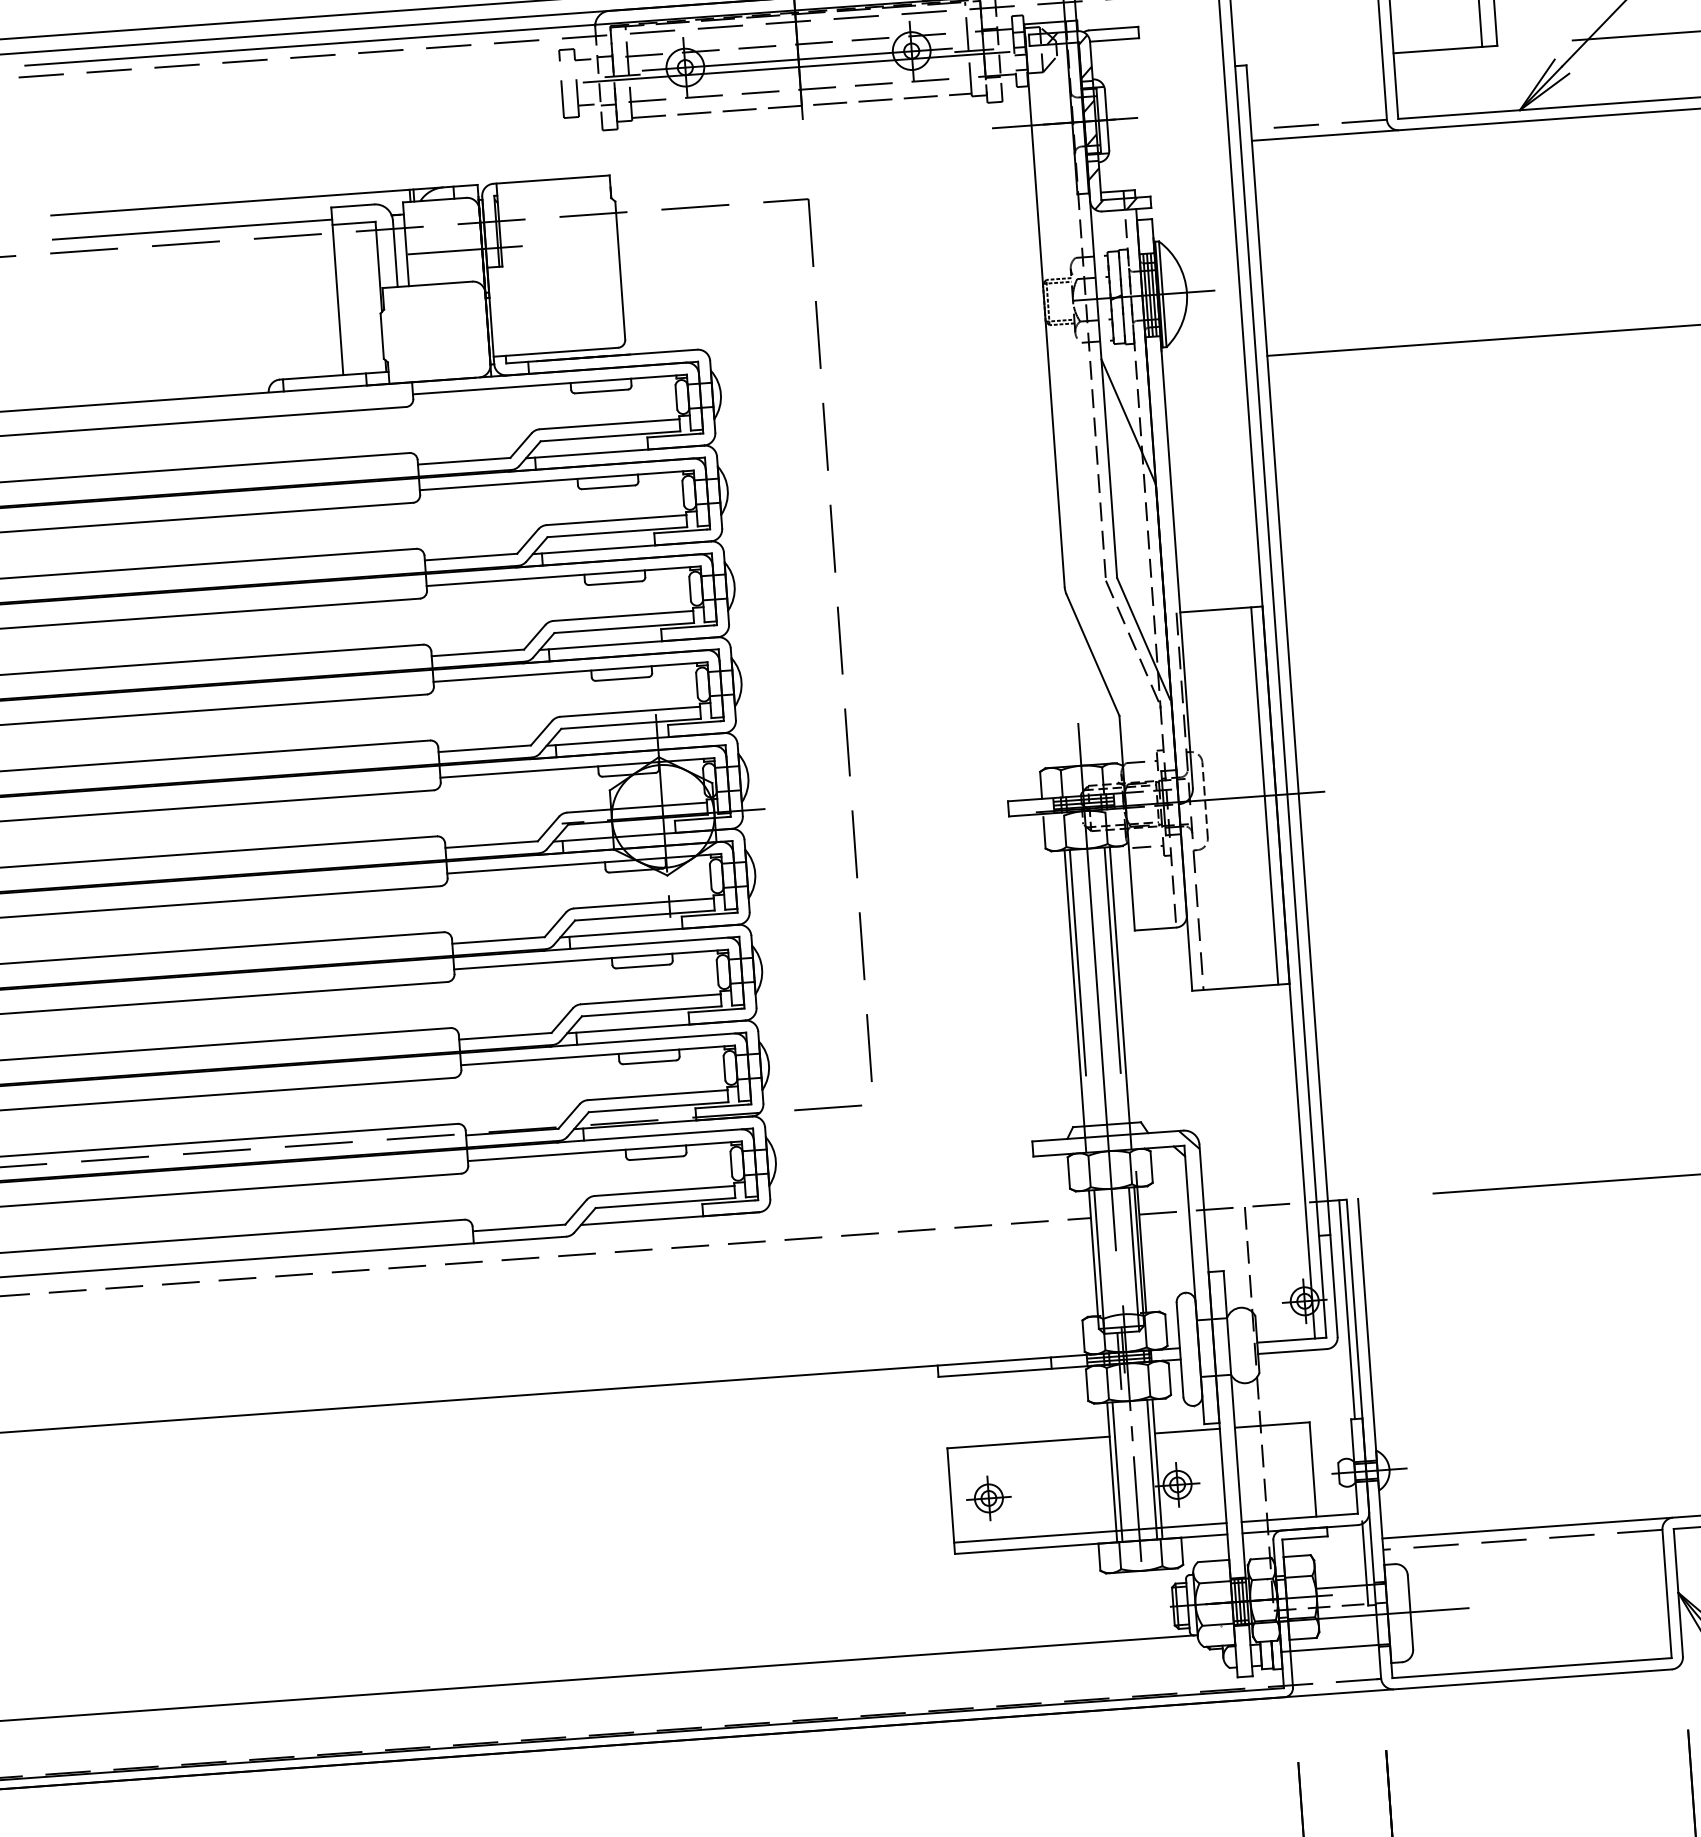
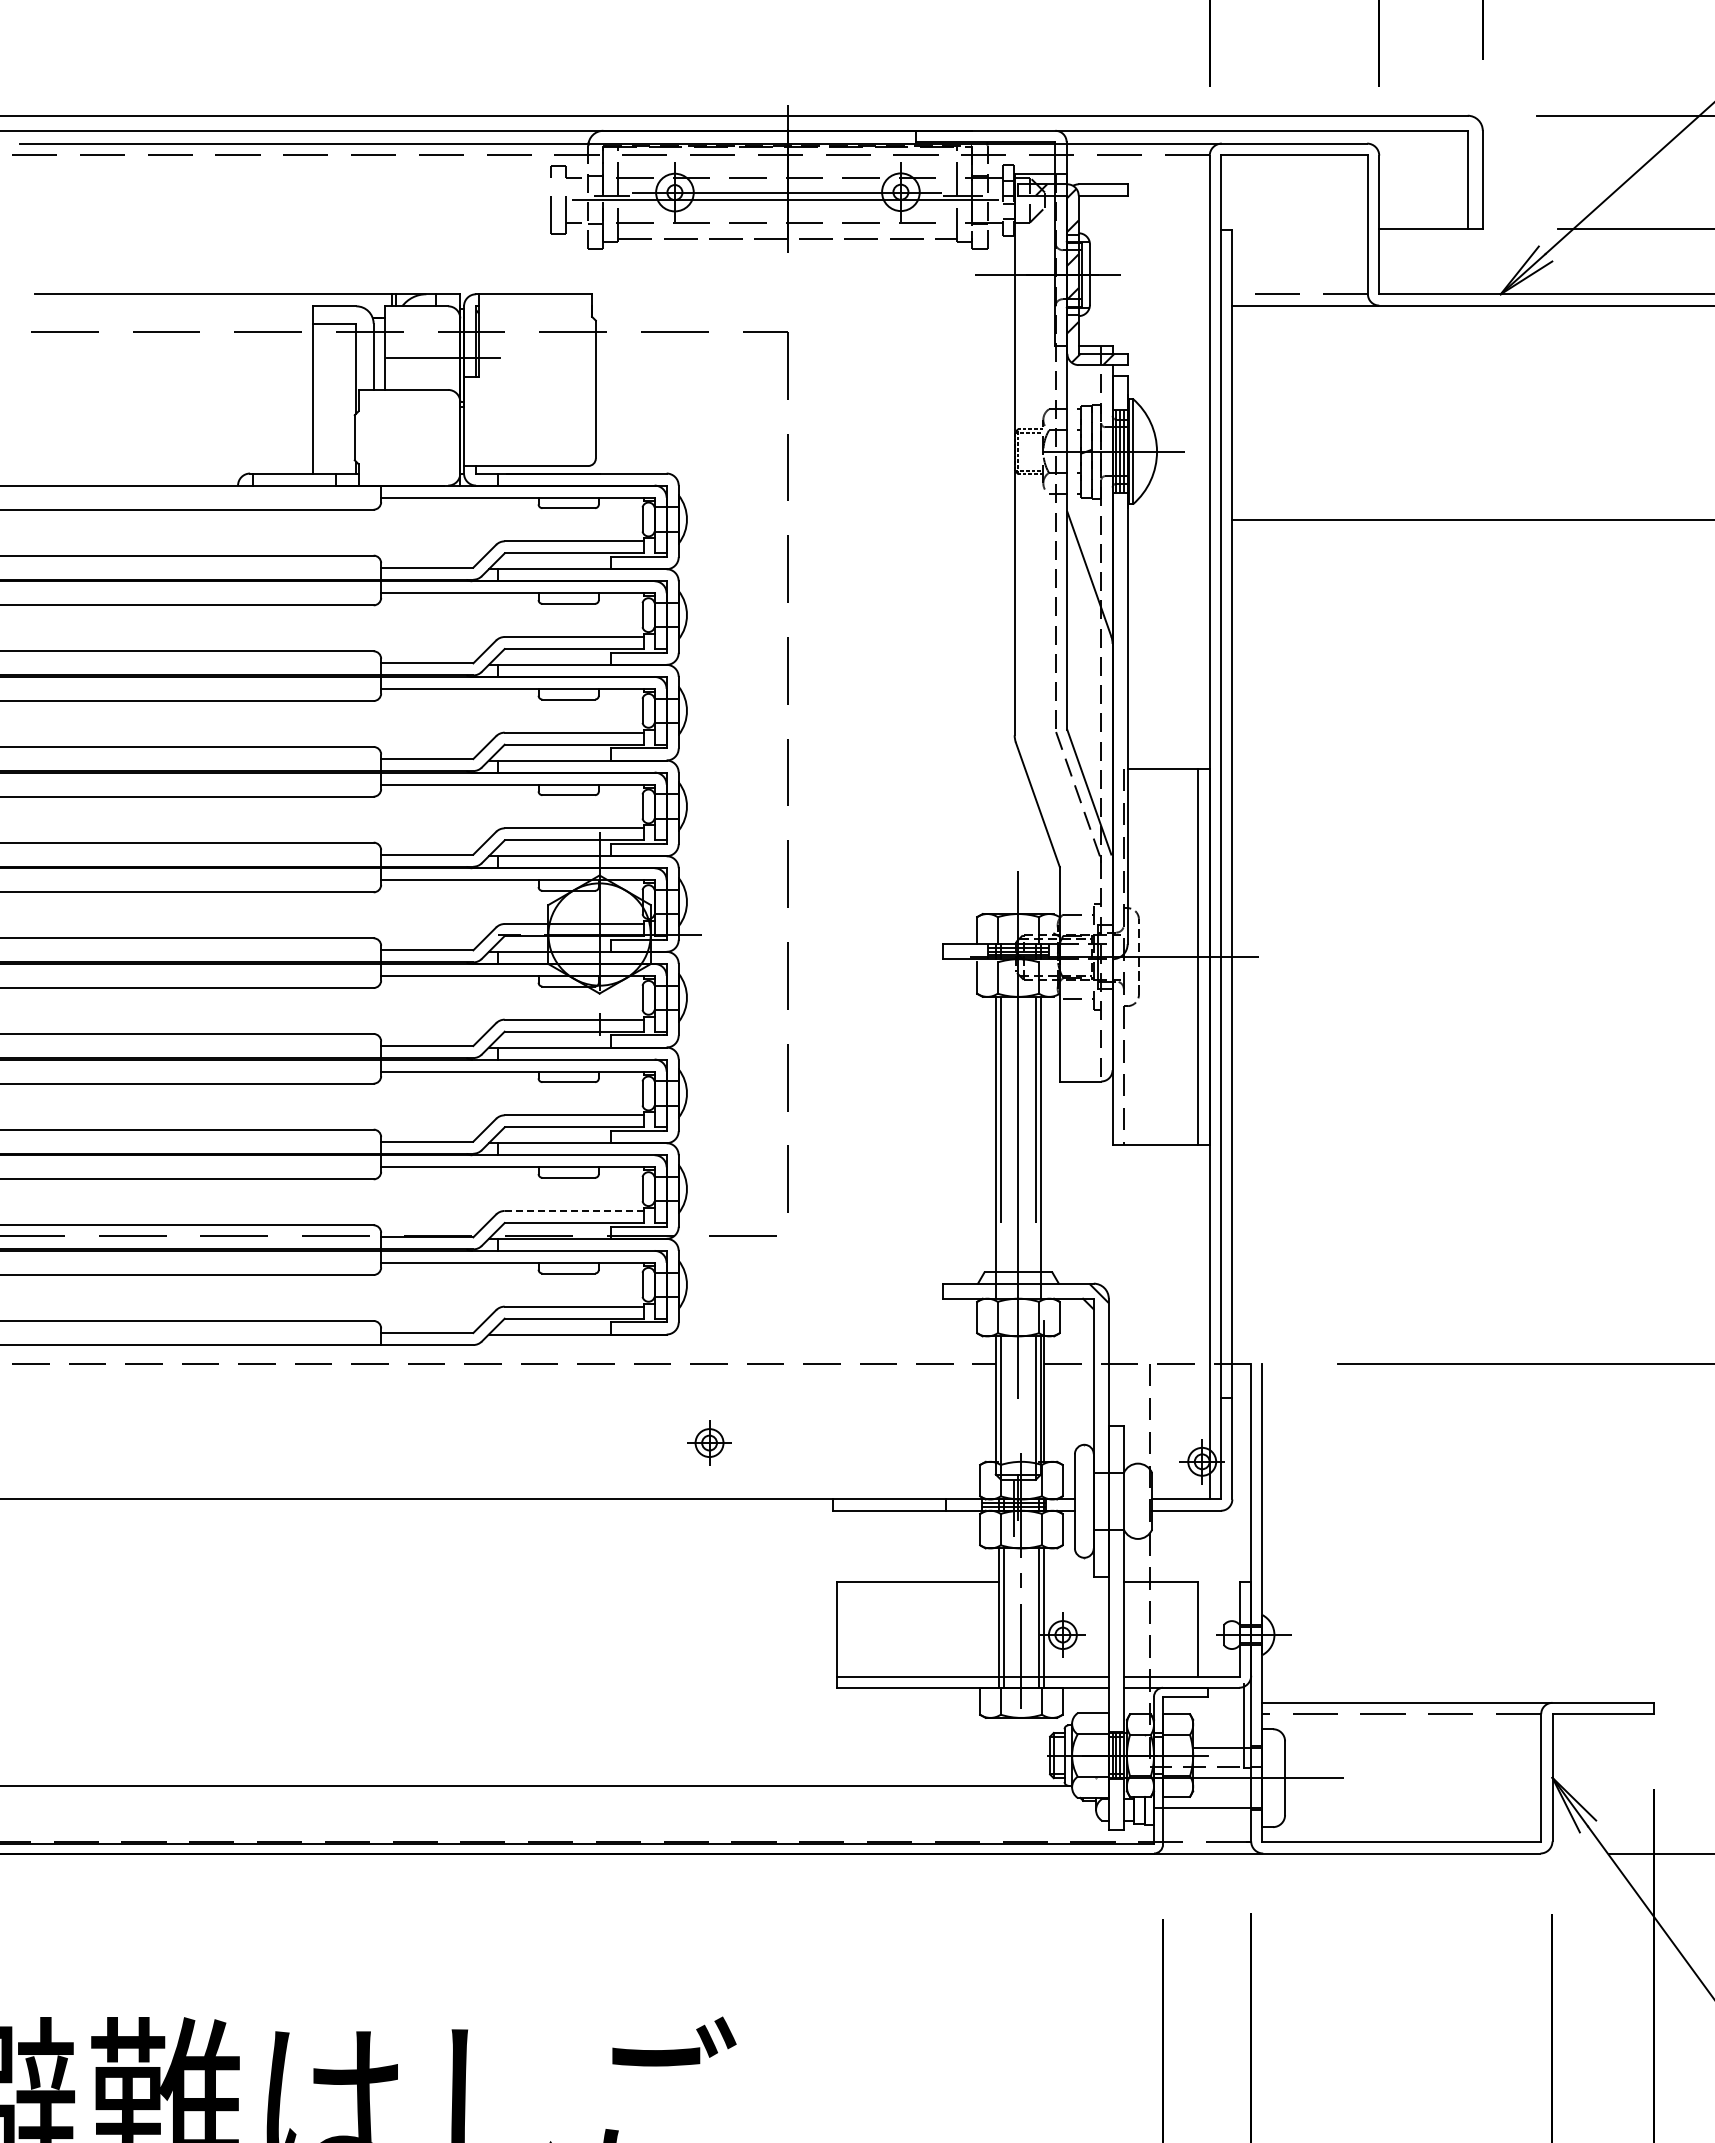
line: (192, 229) -> (173, 318), removed
line: (657, 1094) -> (574, 1210), solid -> dashed
line: (1346, 1309) -> (1243, 1472), removed
line: (1187, 1431) -> (1076, 1582), removed
part: (988, 1497) -> (709, 1442), moved

